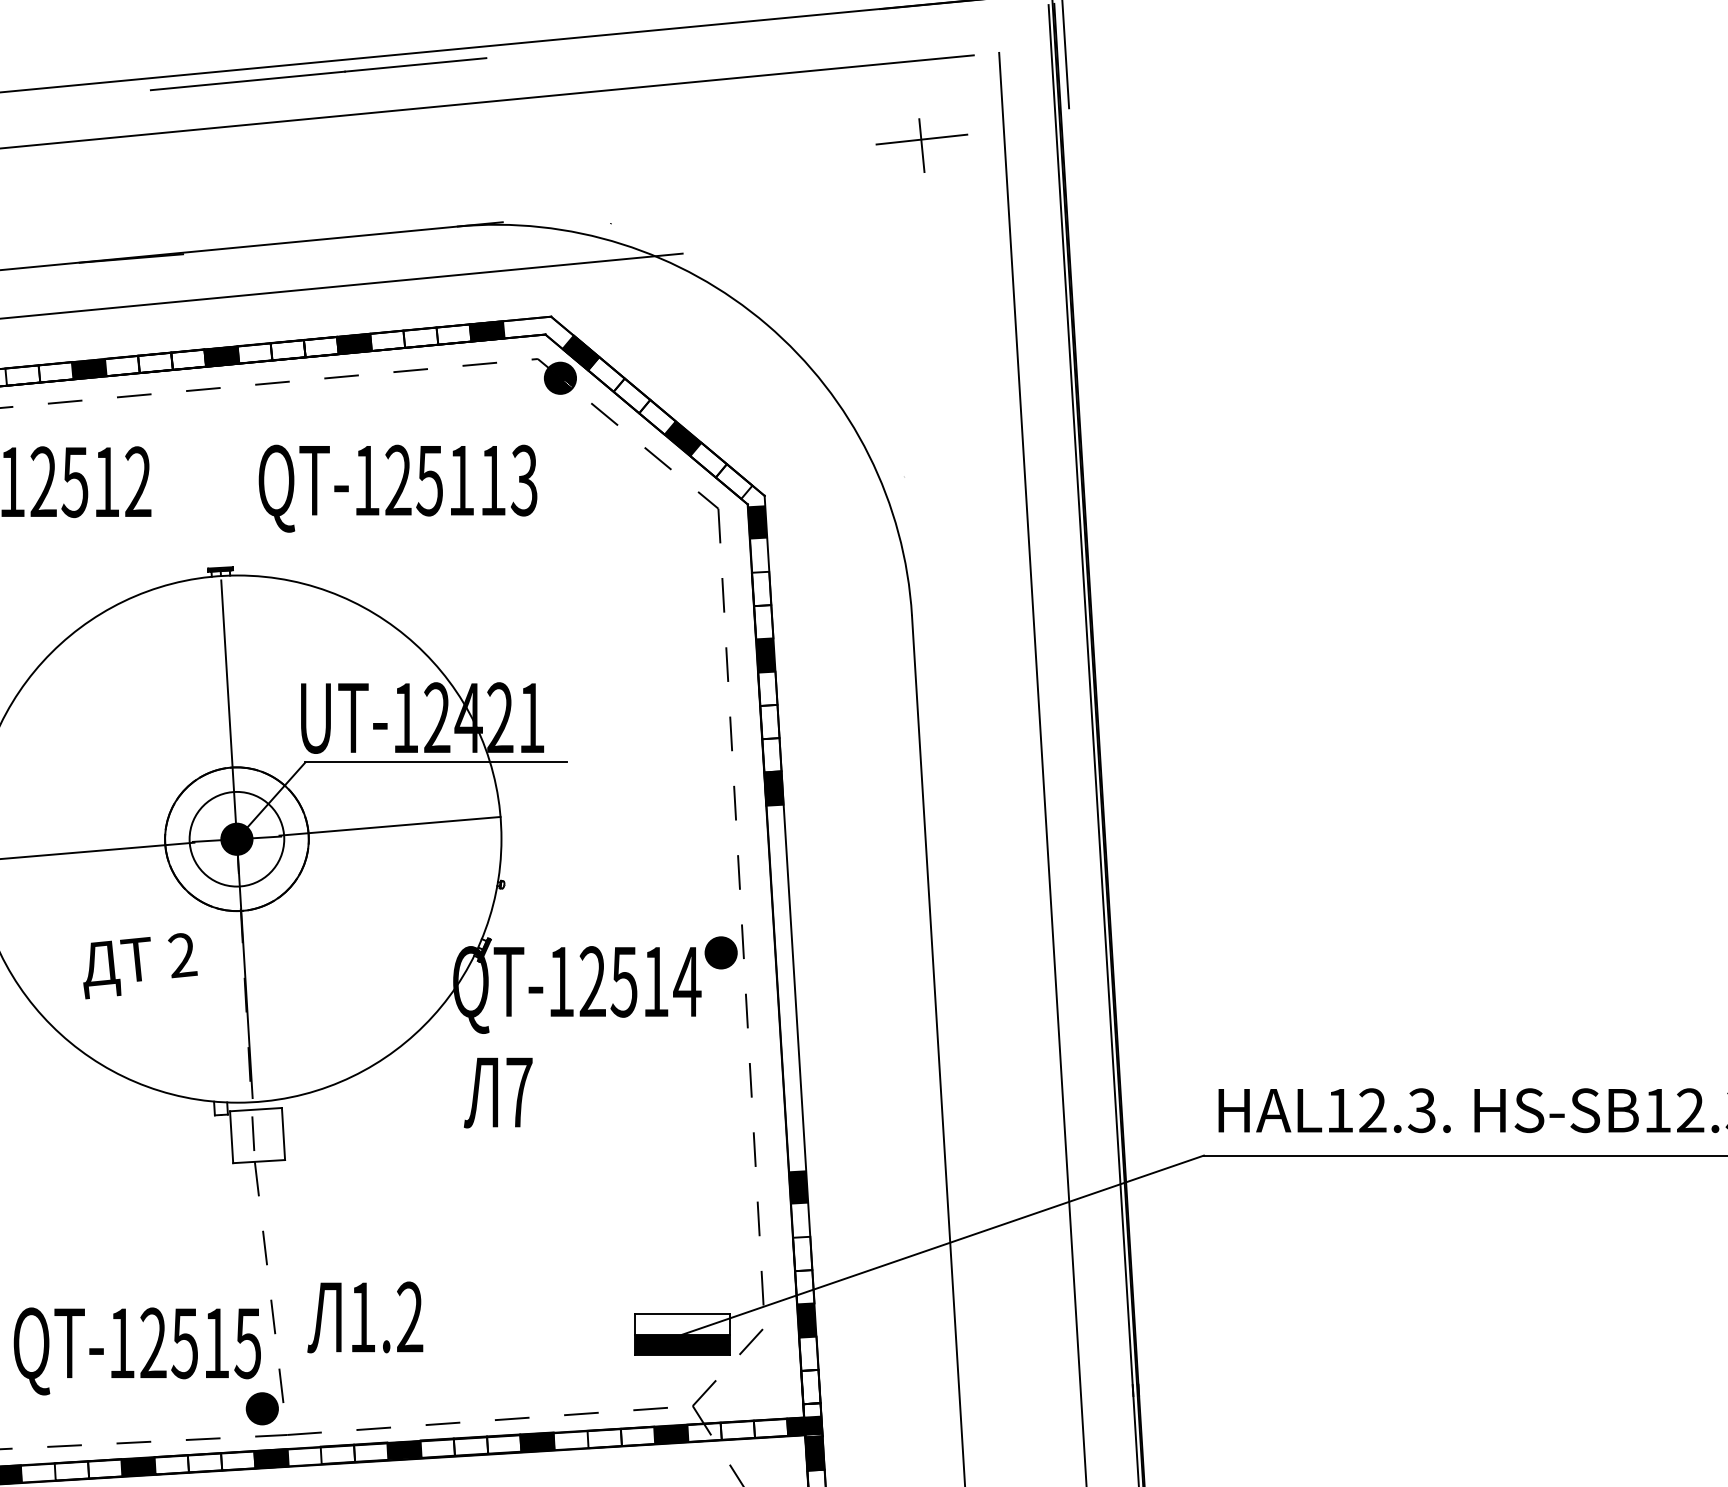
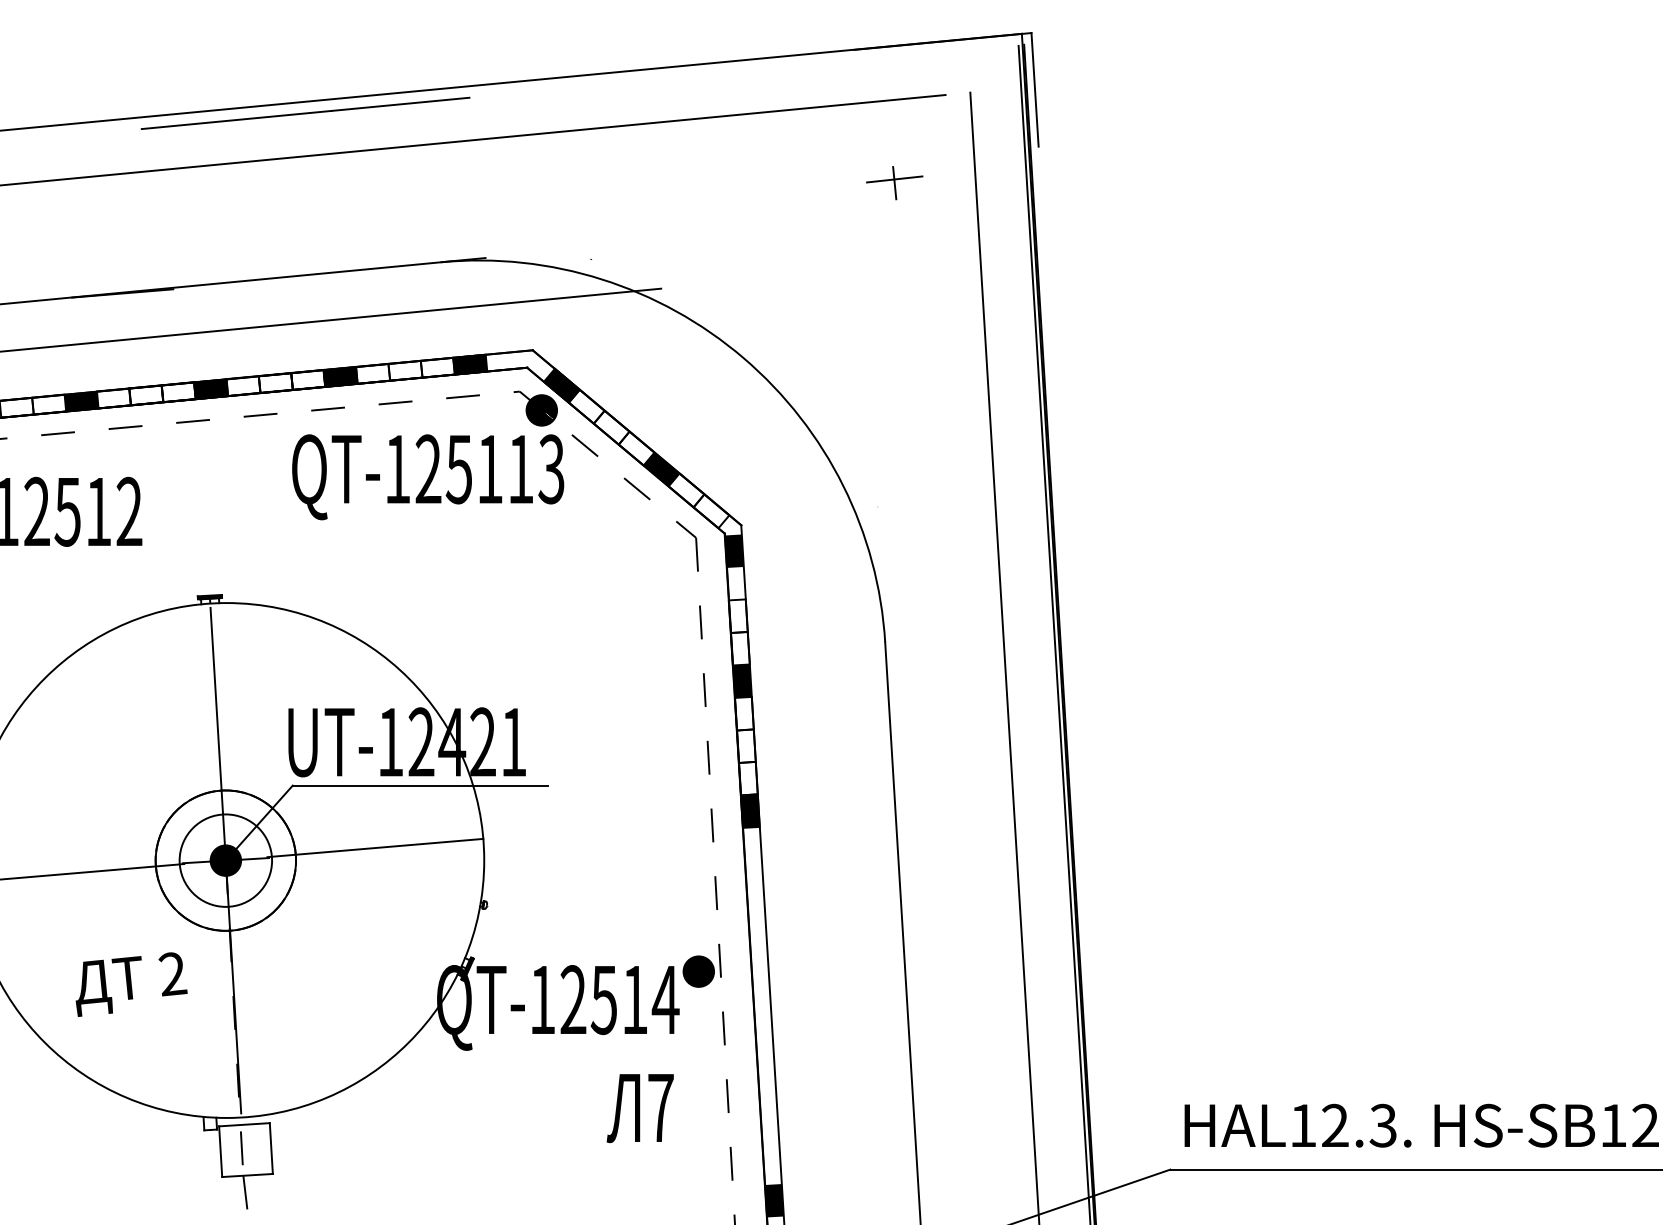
part: (921, 145) -> (894, 183), size x0.62
text: (397, 488) -> (427, 477), moved
text: (498, 1092) -> (640, 1108), moved

